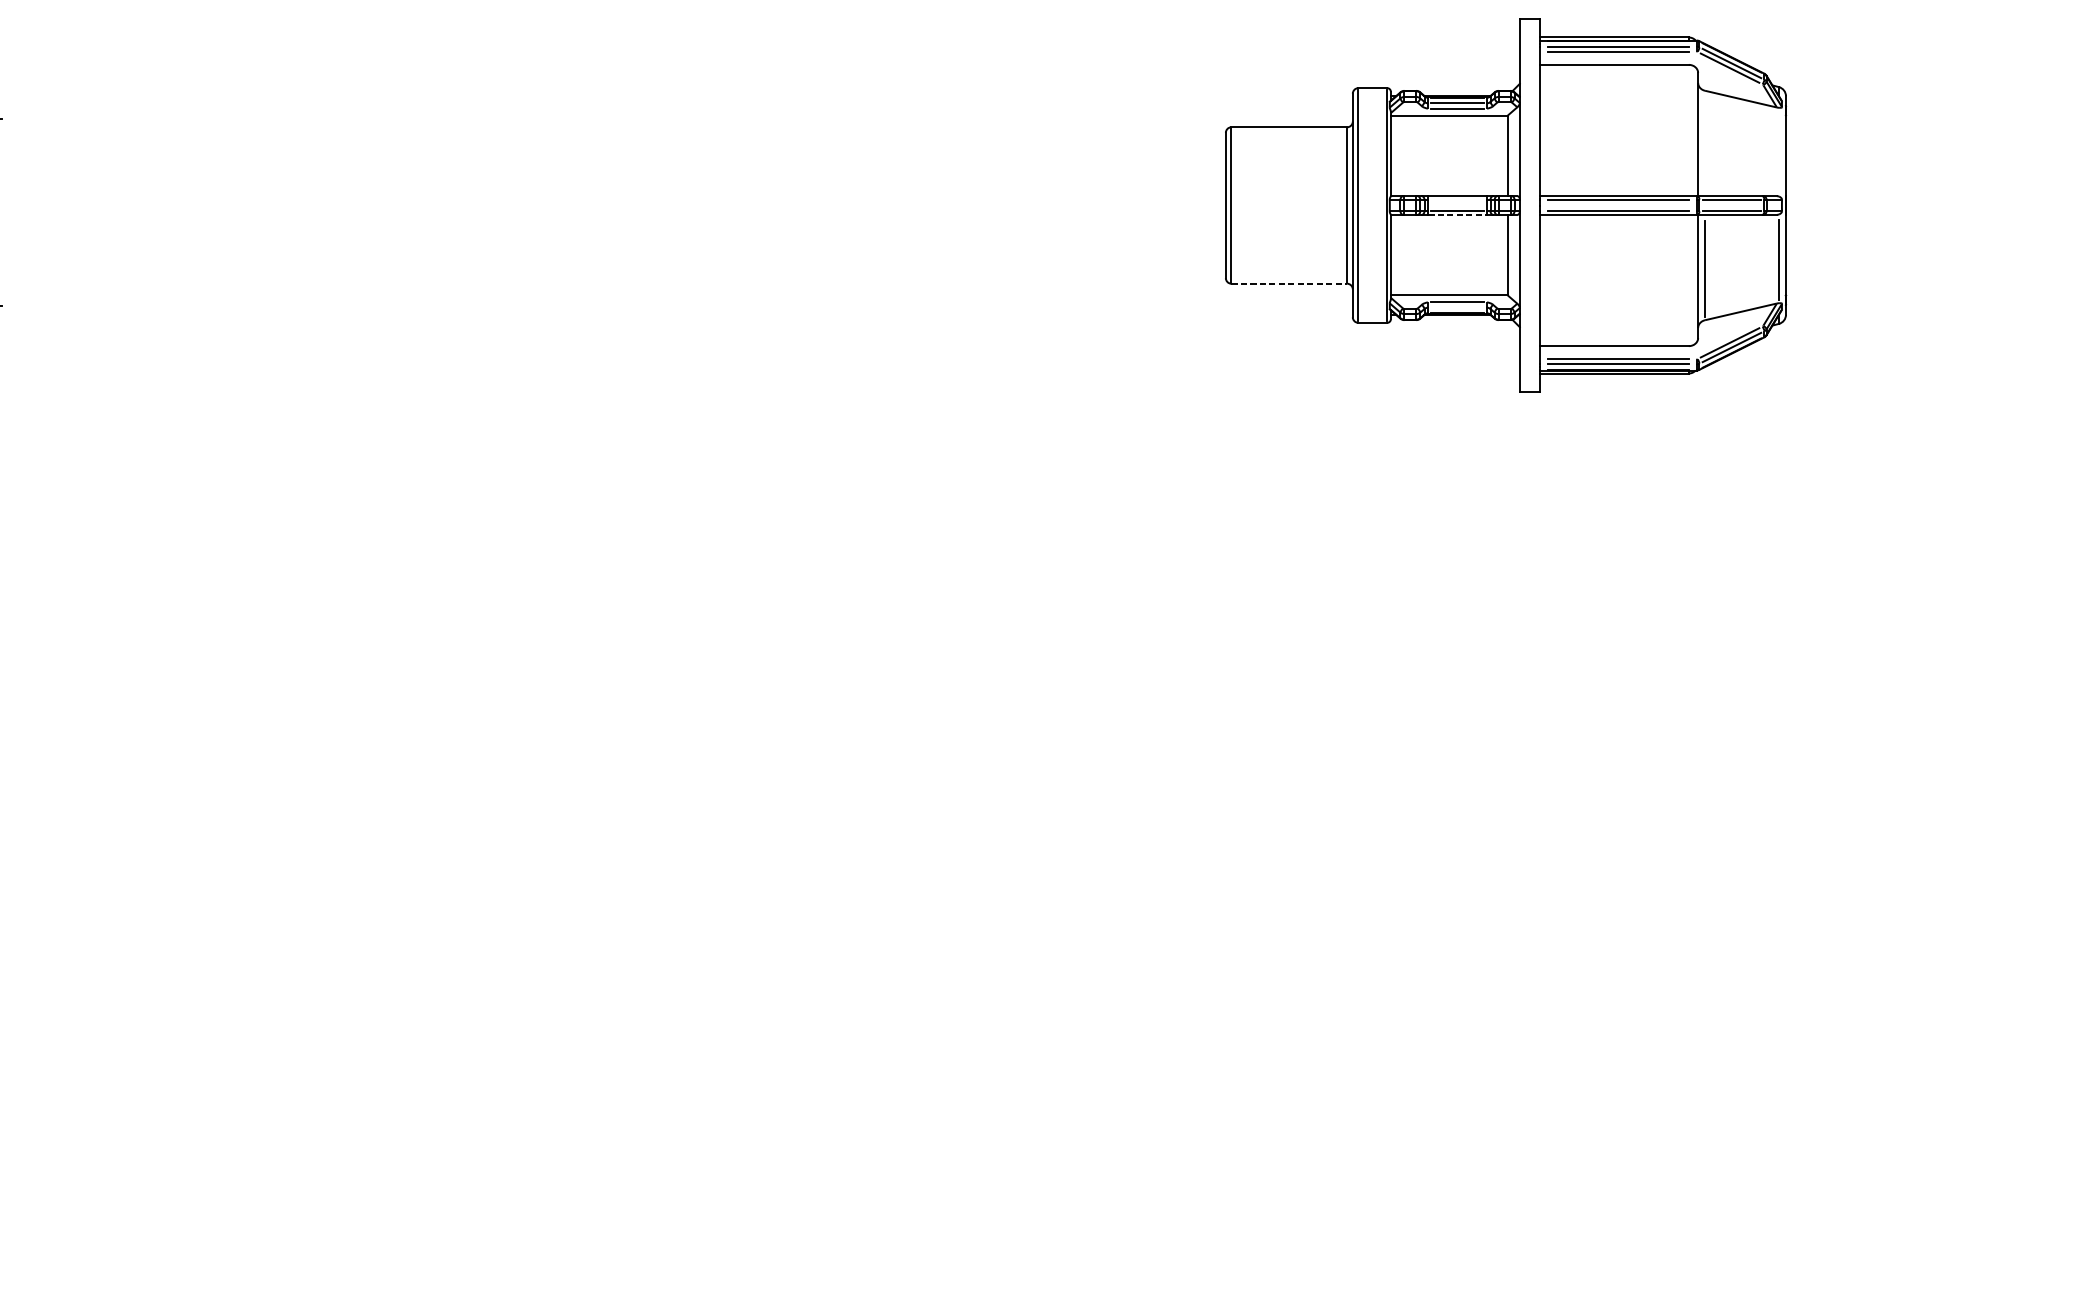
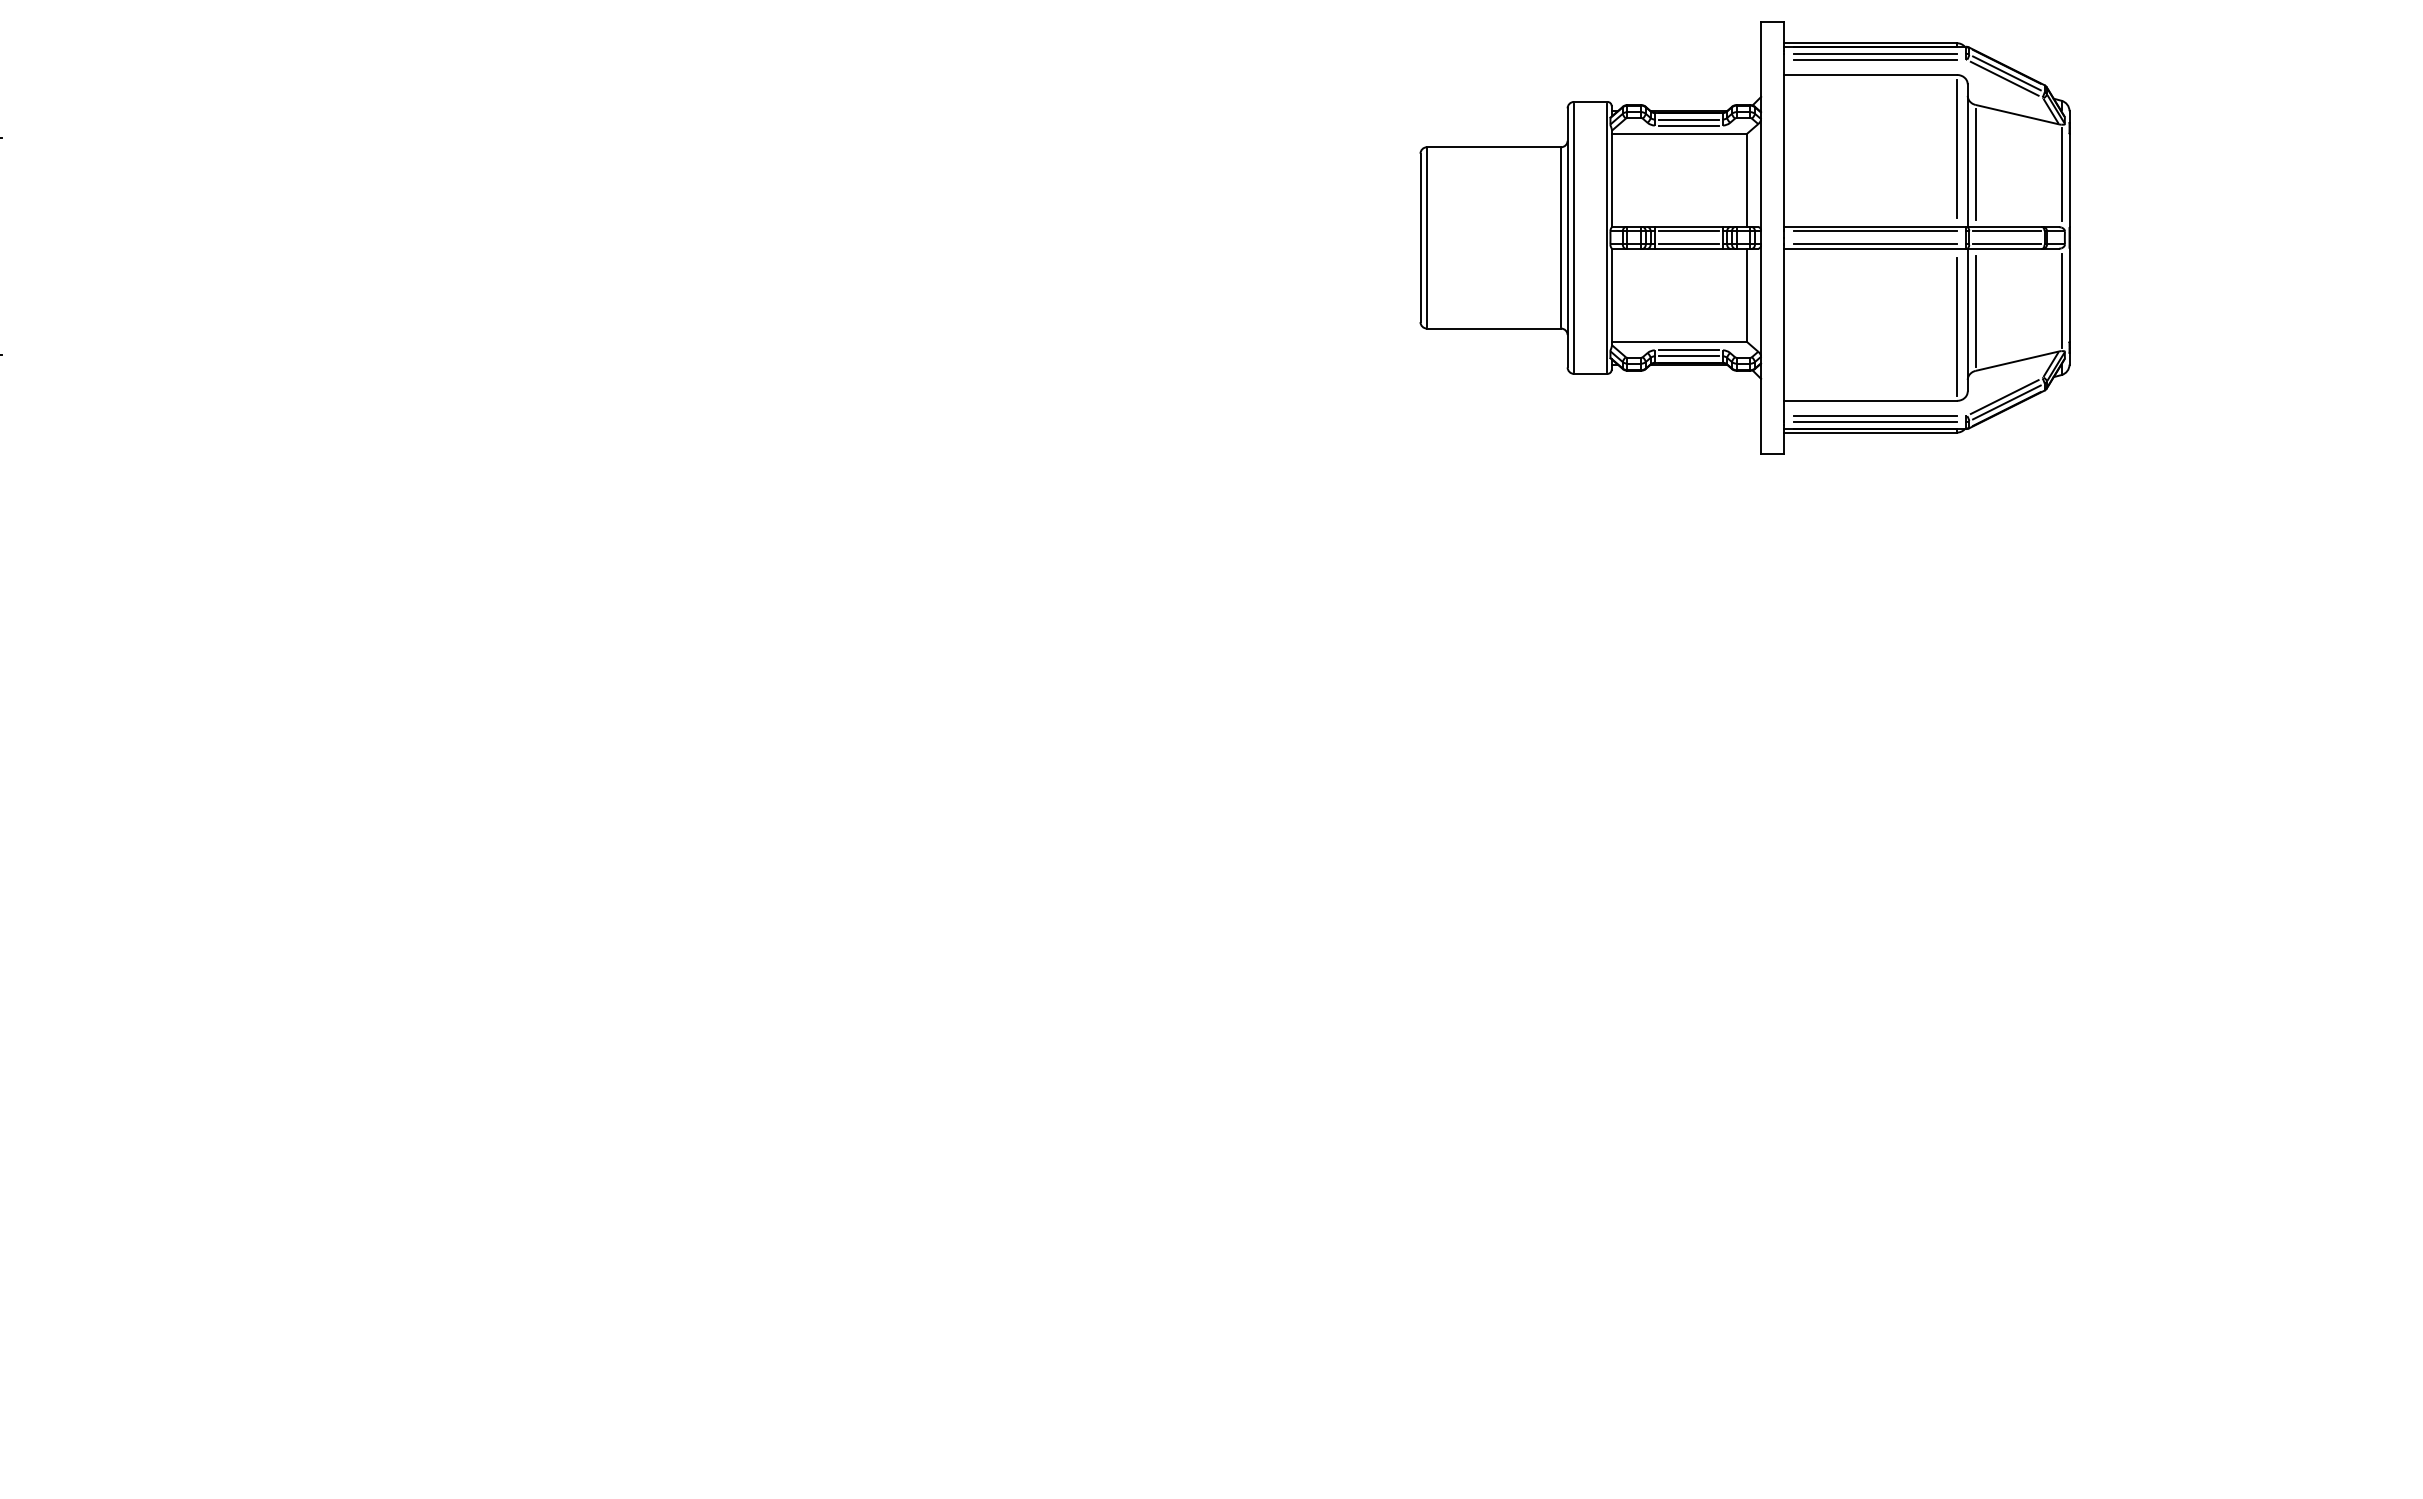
line: (1688, 129) -> (1956, 149), added
line: (1704, 142) -> (1975, 164), added
line: (1779, 150) -> (2061, 174), added
line: (1457, 199) -> (1688, 231), added
line: (1457, 214) -> (1688, 248), dashed -> solid
line: (1688, 281) -> (1956, 326), added
line: (1289, 283) -> (1494, 328), dashed -> solid
line: (1457, 307) -> (1688, 356), added

